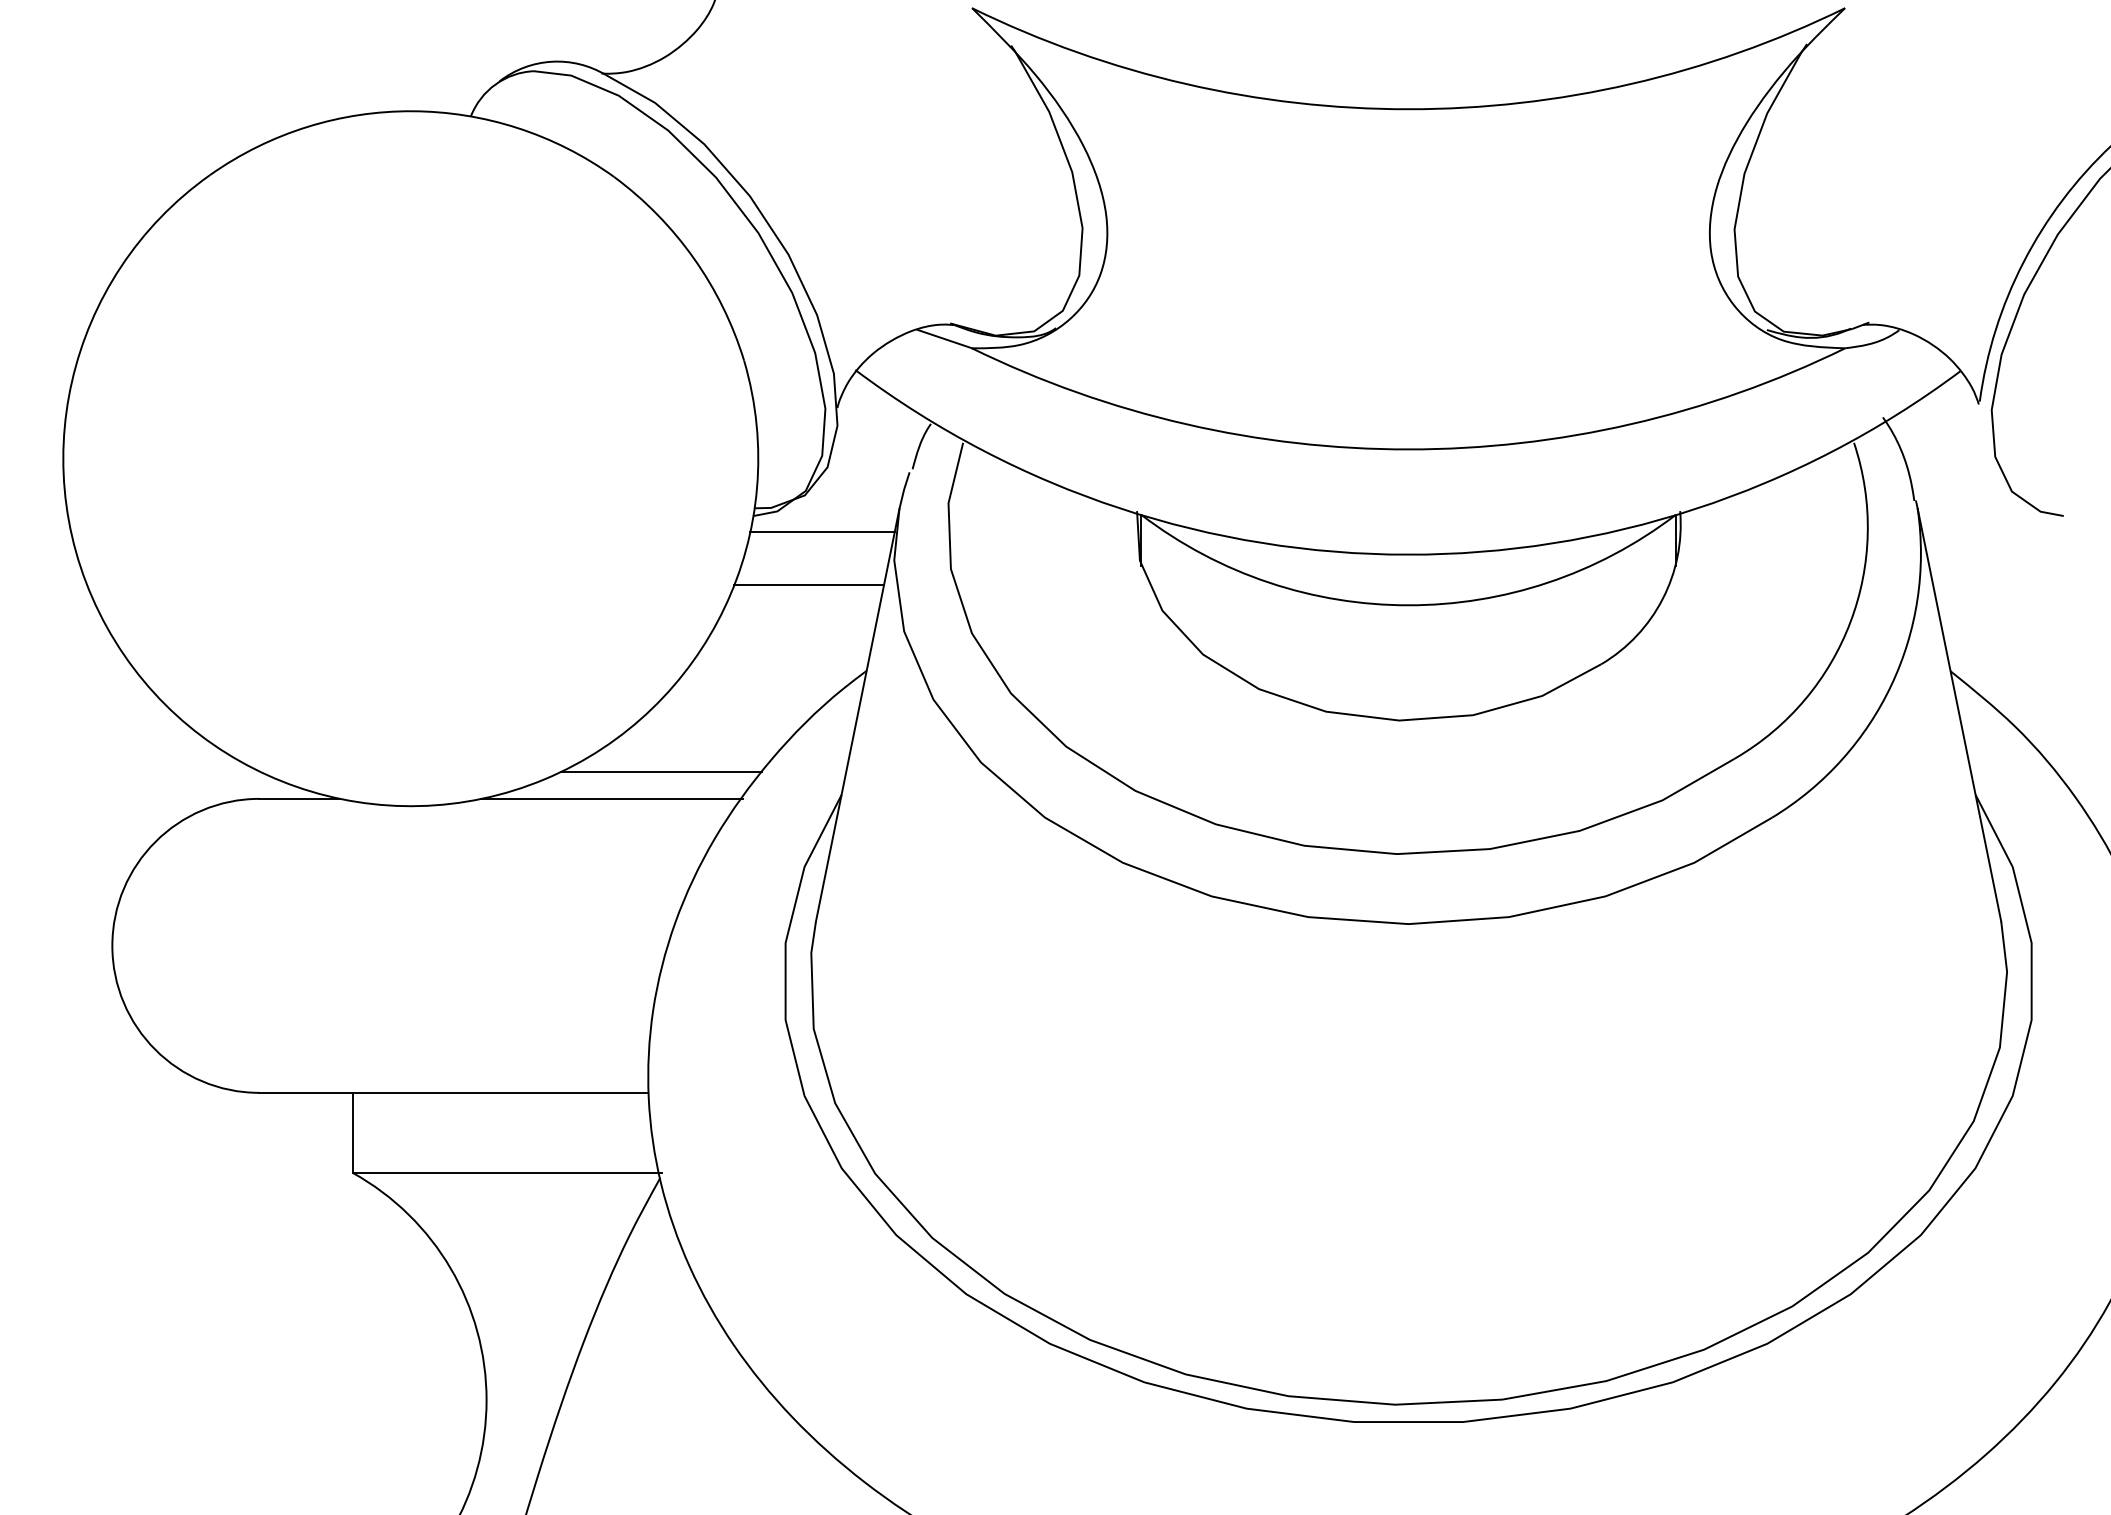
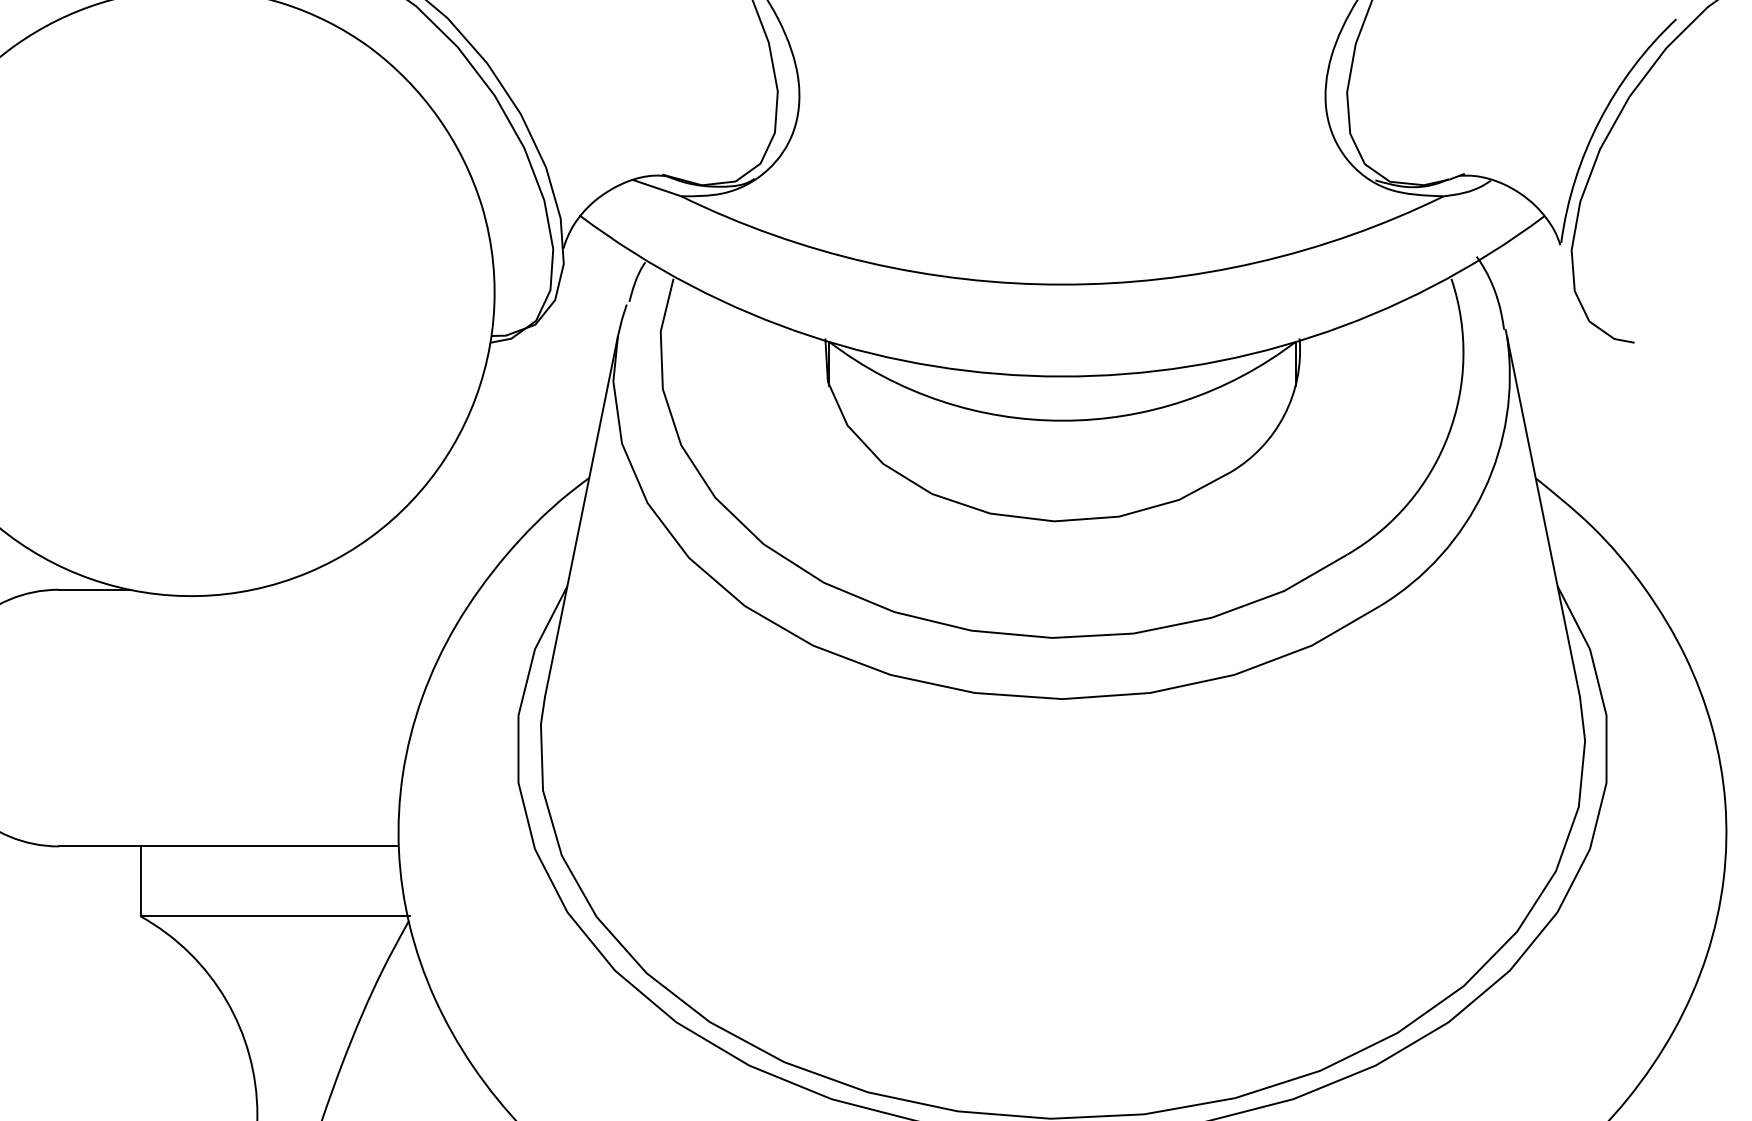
line: (822, 531) -> (550, 356), removed
line: (809, 585) -> (539, 403), removed
line: (660, 772) -> (409, 566), removed
line: (612, 798) -> (367, 589), removed

